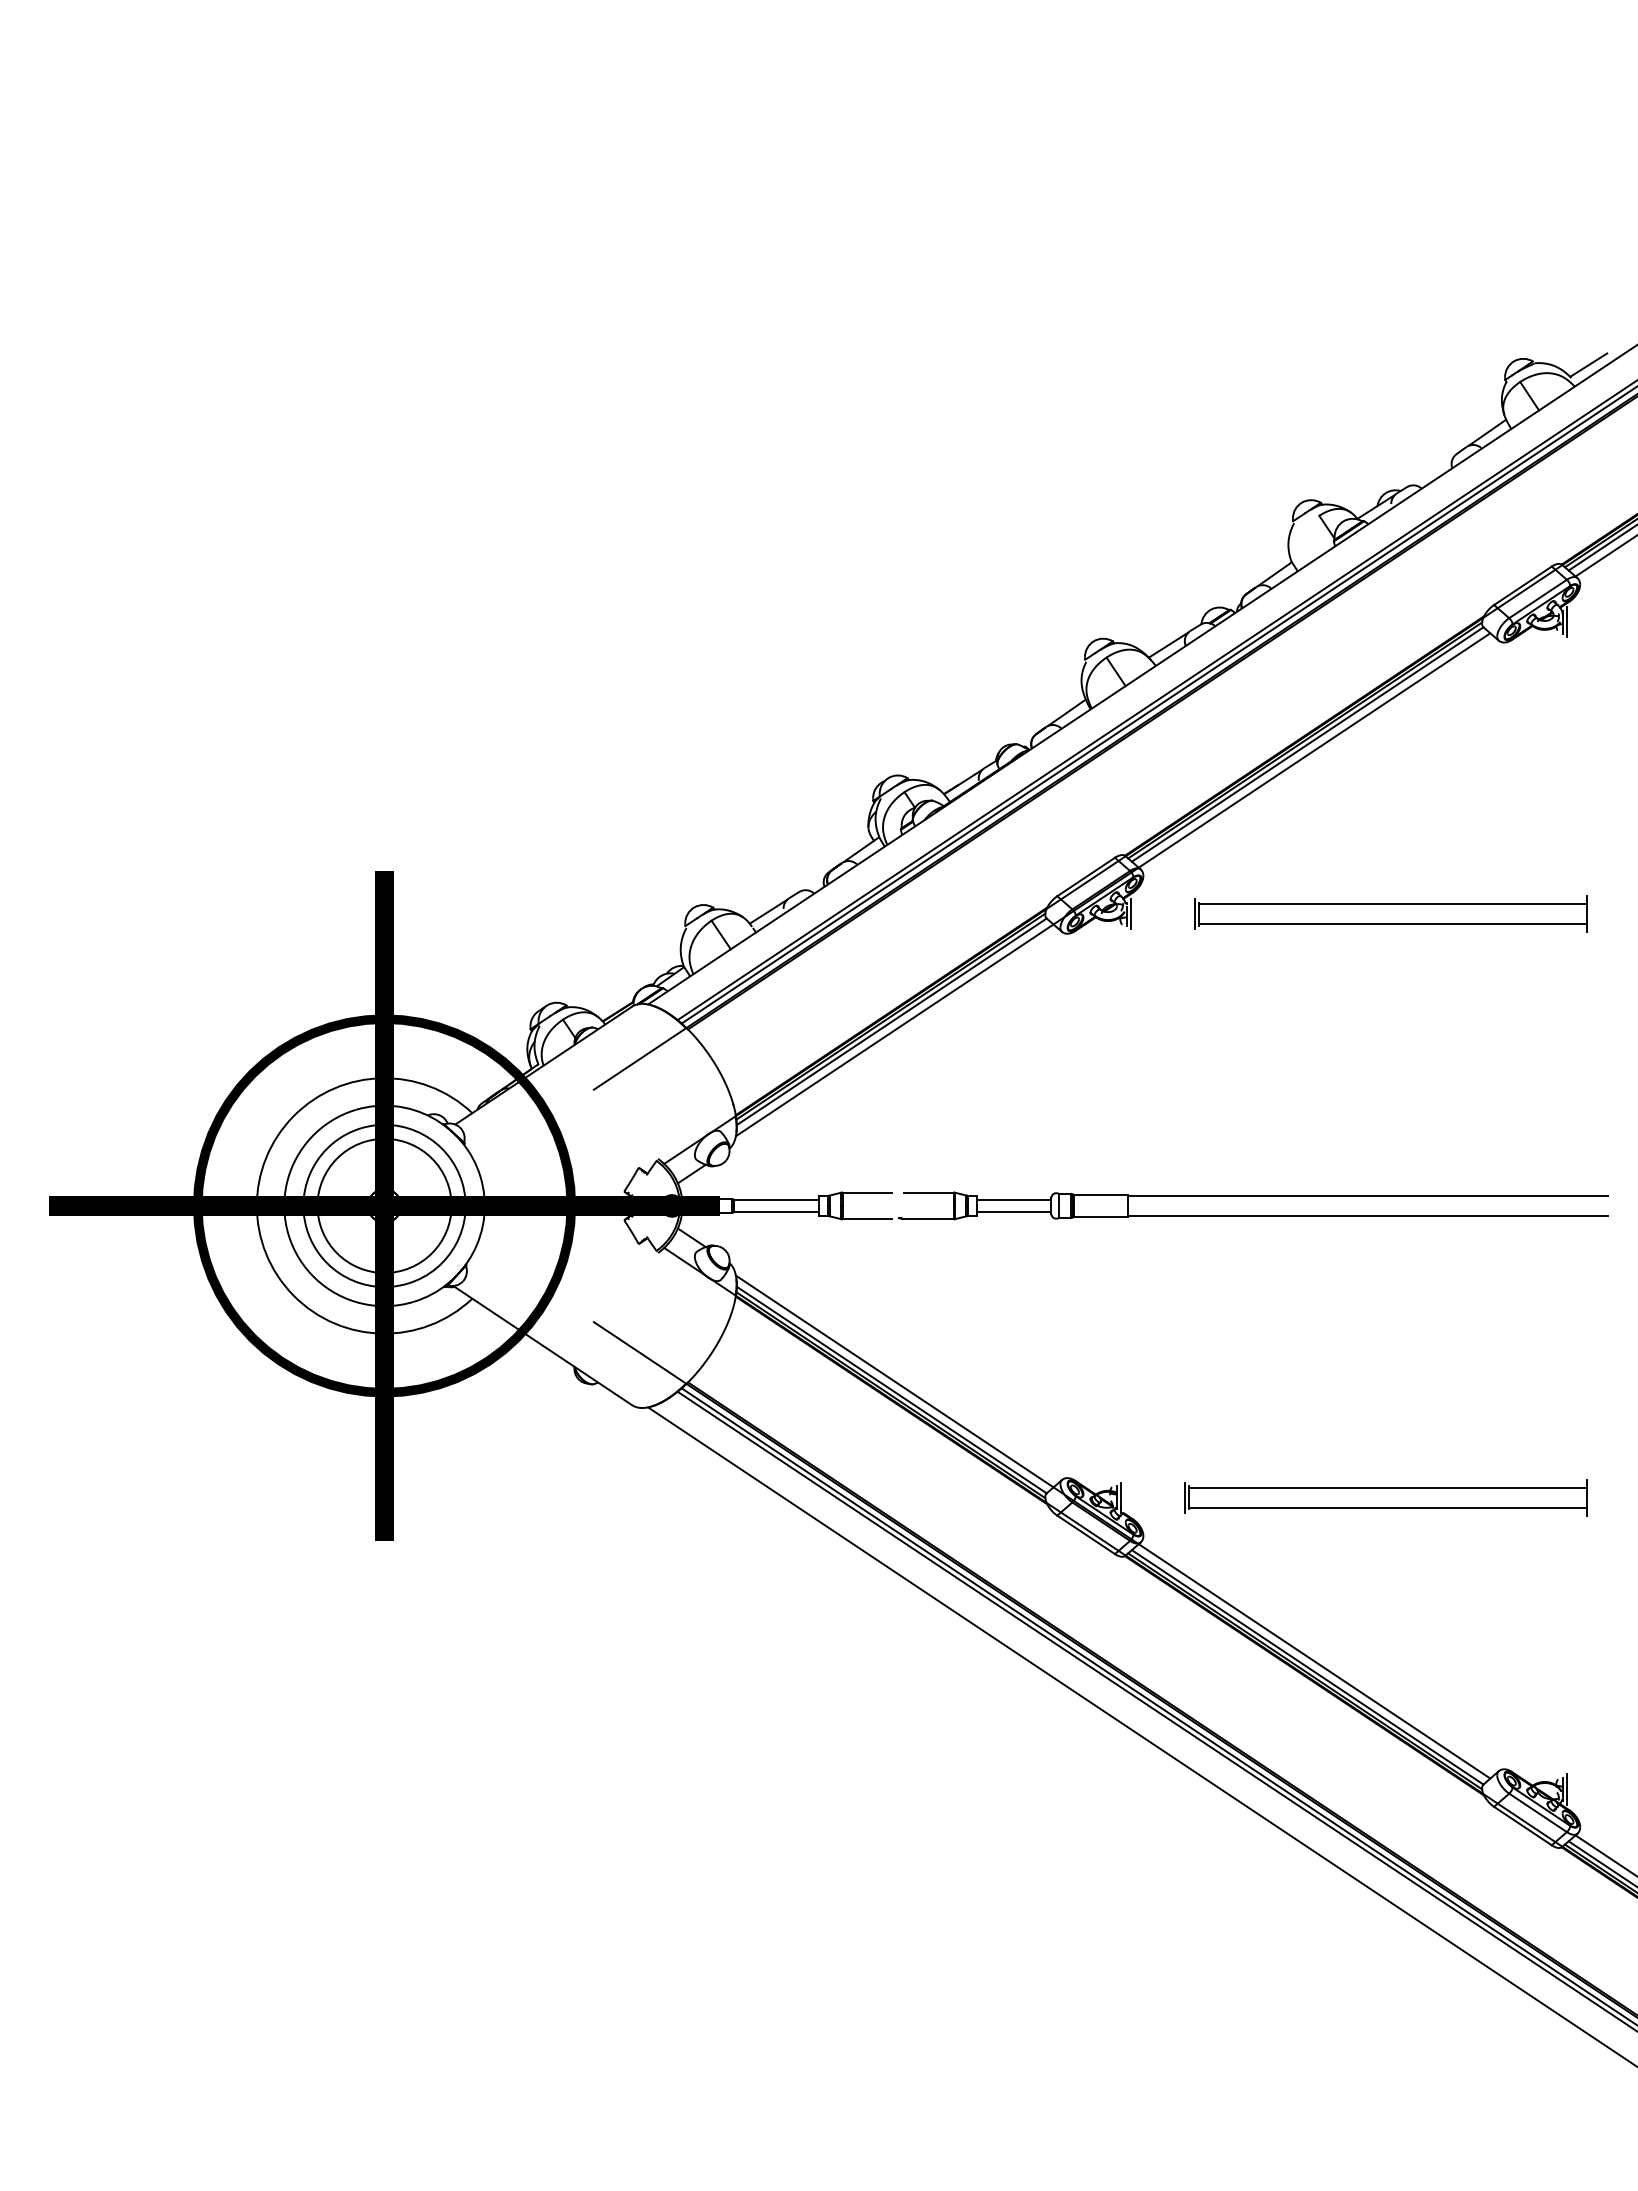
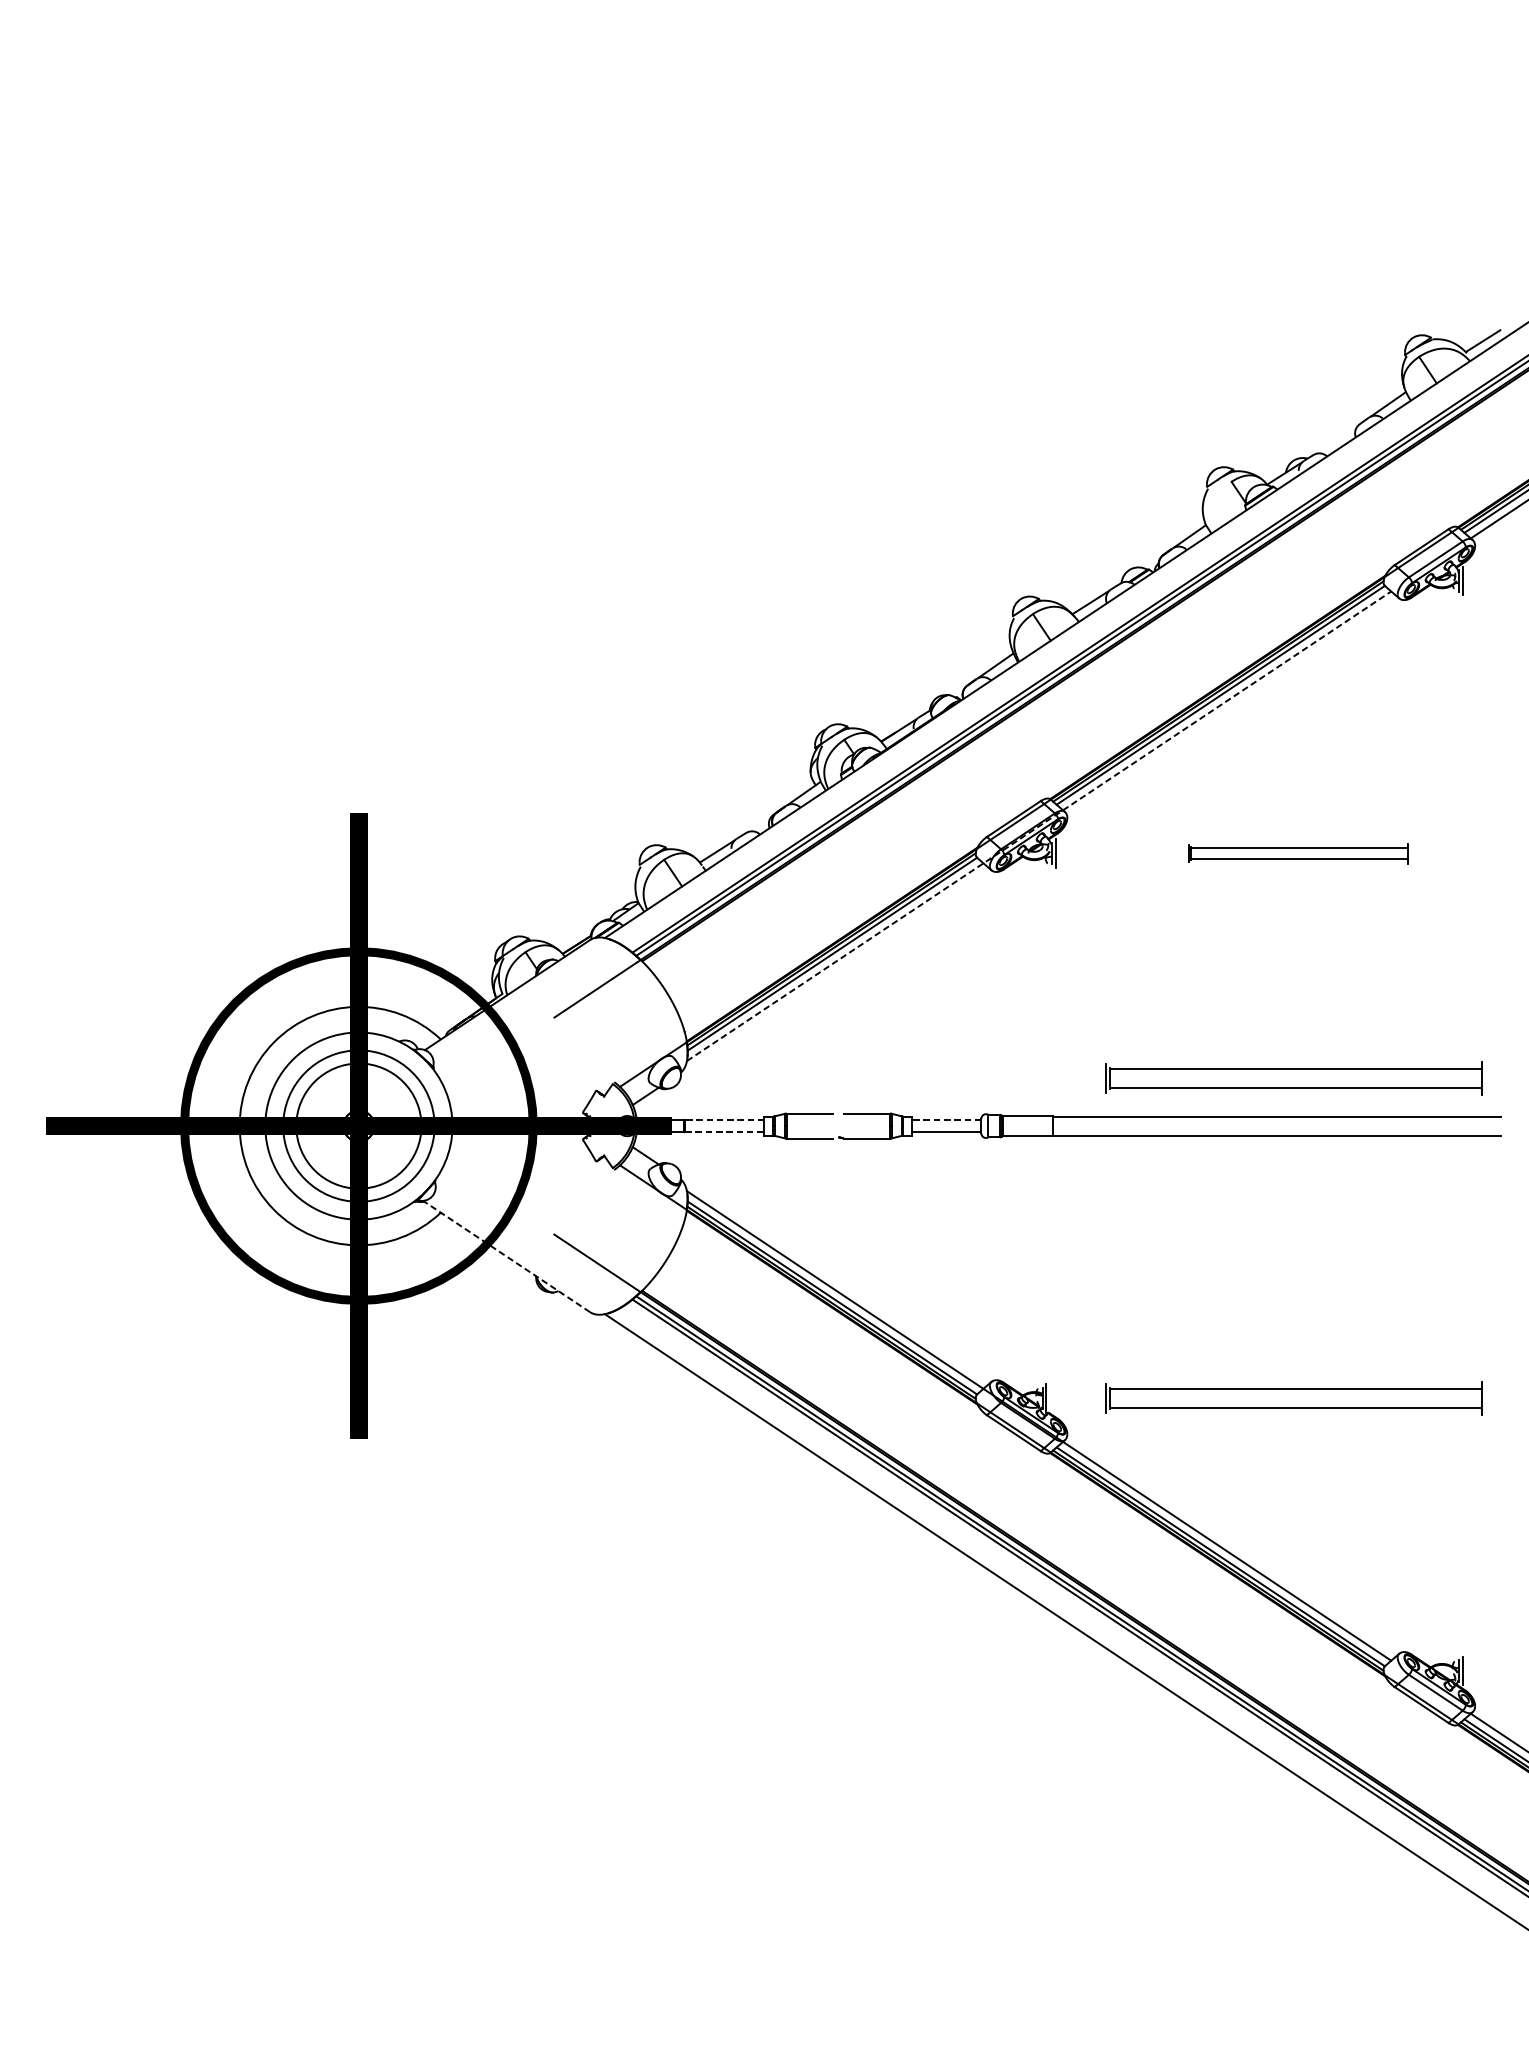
line: (1113, 884) -> (1039, 826), solid -> dashed
part: (1390, 913) -> (1298, 853), size x0.6
part: (1385, 1154) -> (1293, 1078), added
line: (775, 1199) -> (723, 1120), solid -> dashed
line: (1014, 1199) -> (947, 1120), solid -> dashed
line: (776, 1212) -> (724, 1132), solid -> dashed
line: (542, 1345) -> (506, 1256), solid -> dashed

